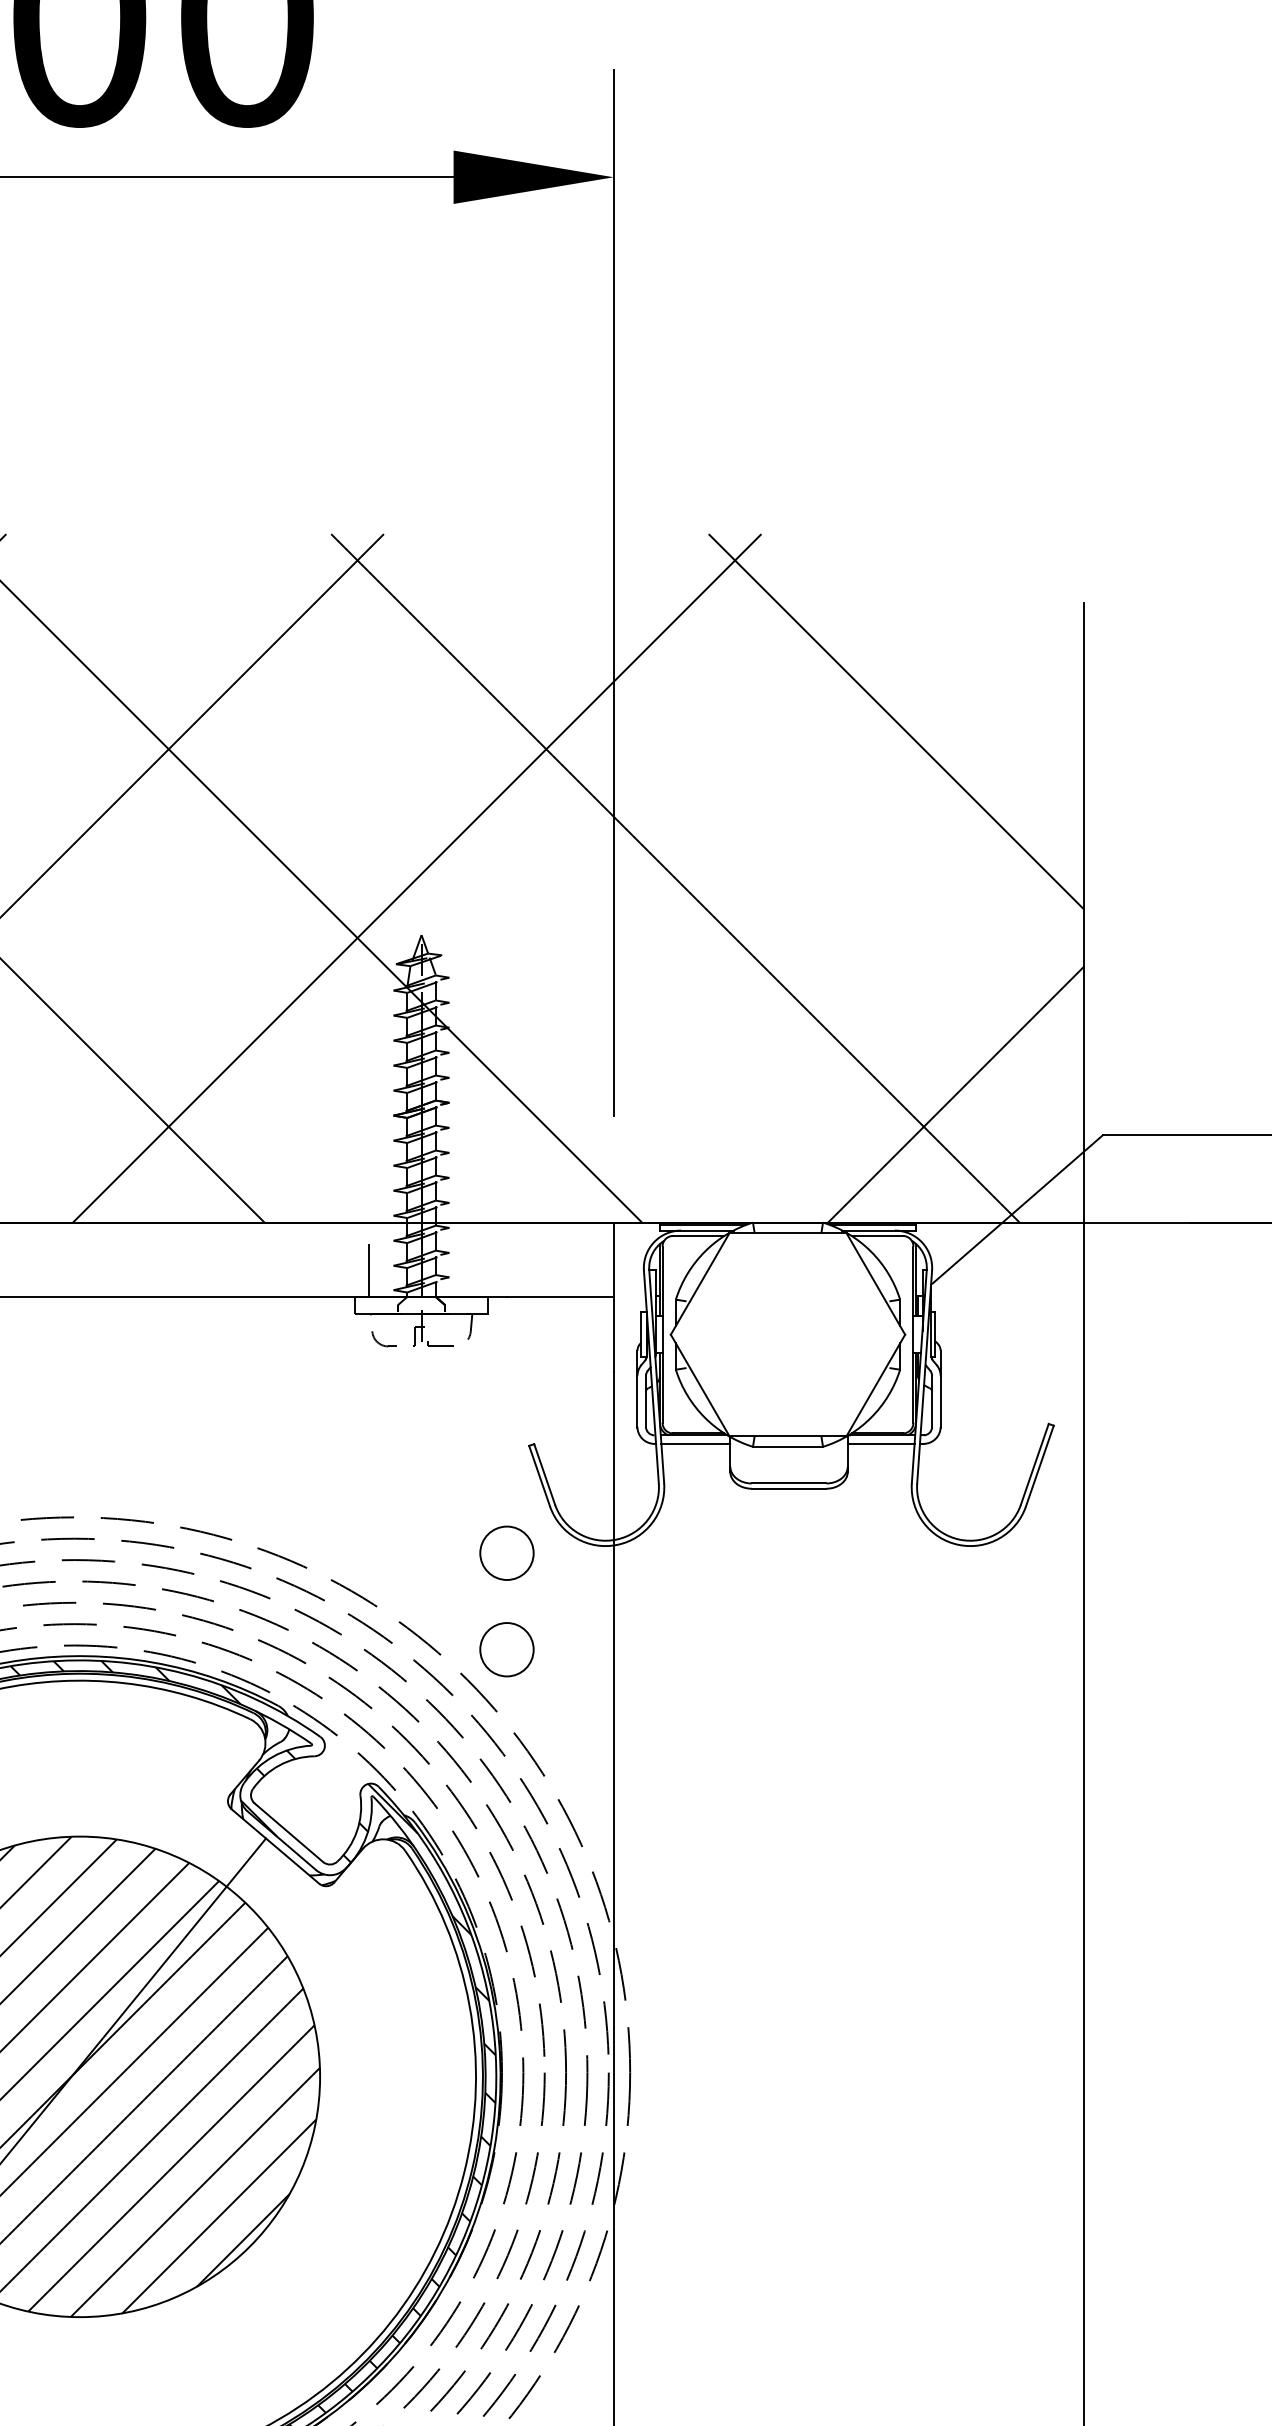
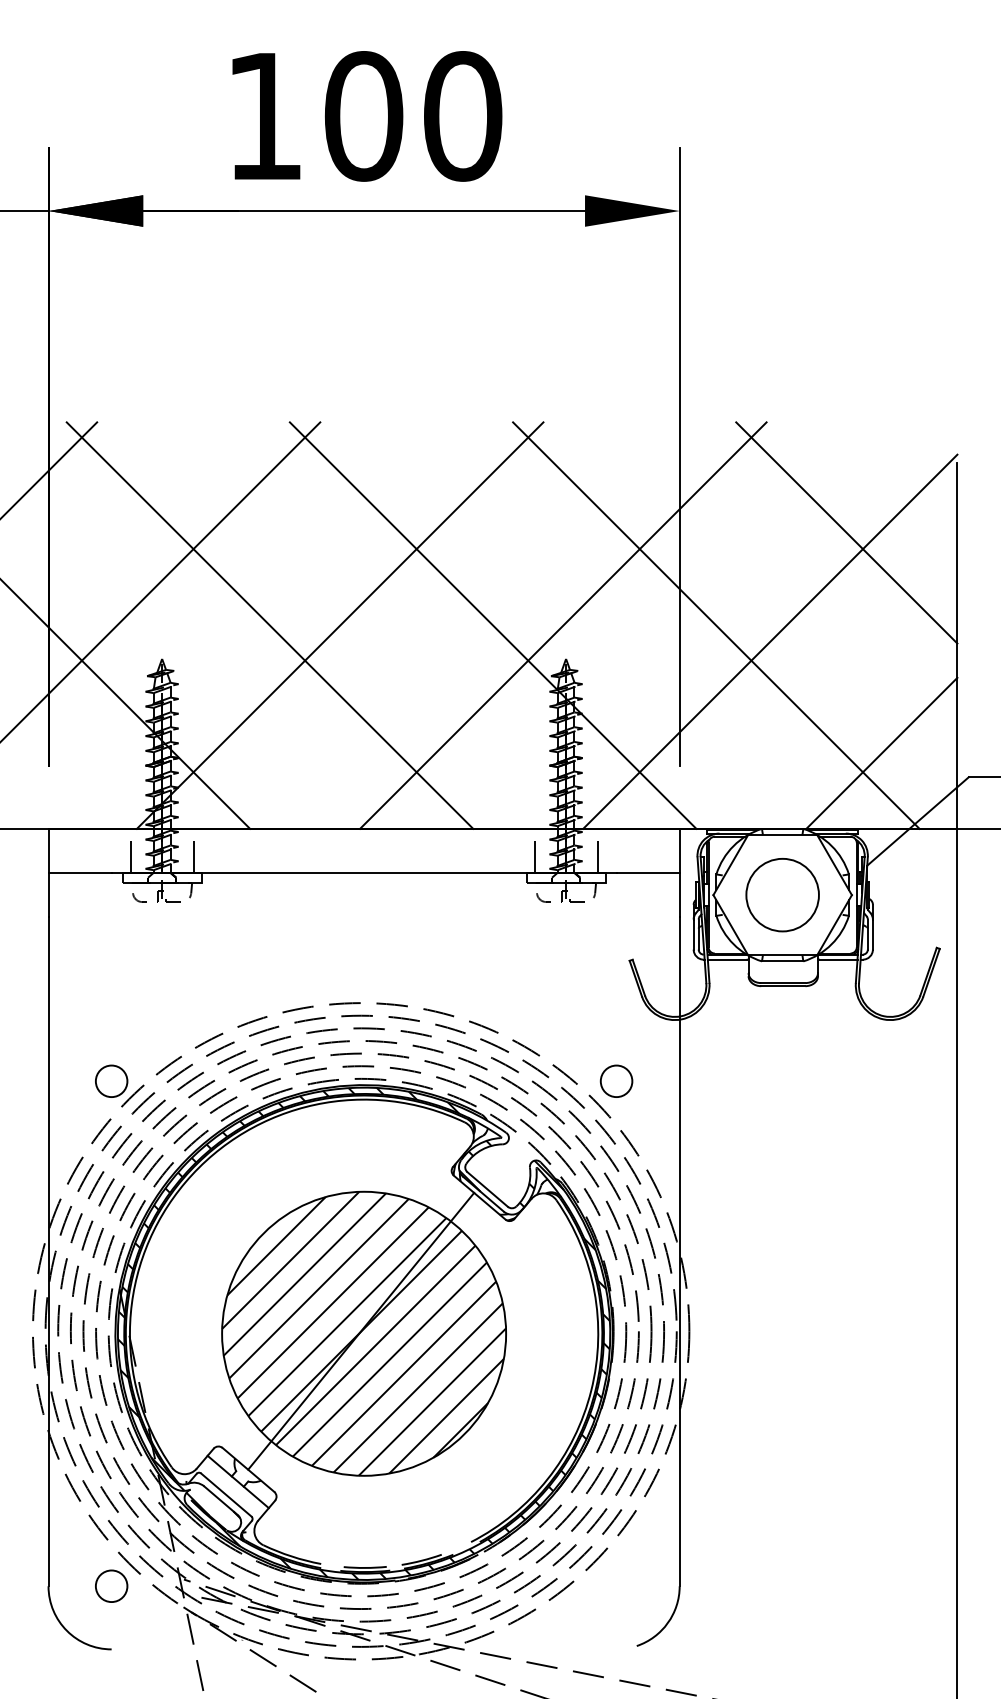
line: (767, 905) -> (770, 641), added
line: (476, 1271) -> (598, 857), added
circle: (787, 1335) -> (782, 895), added
circle: (506, 1551) -> (616, 1023), removed

